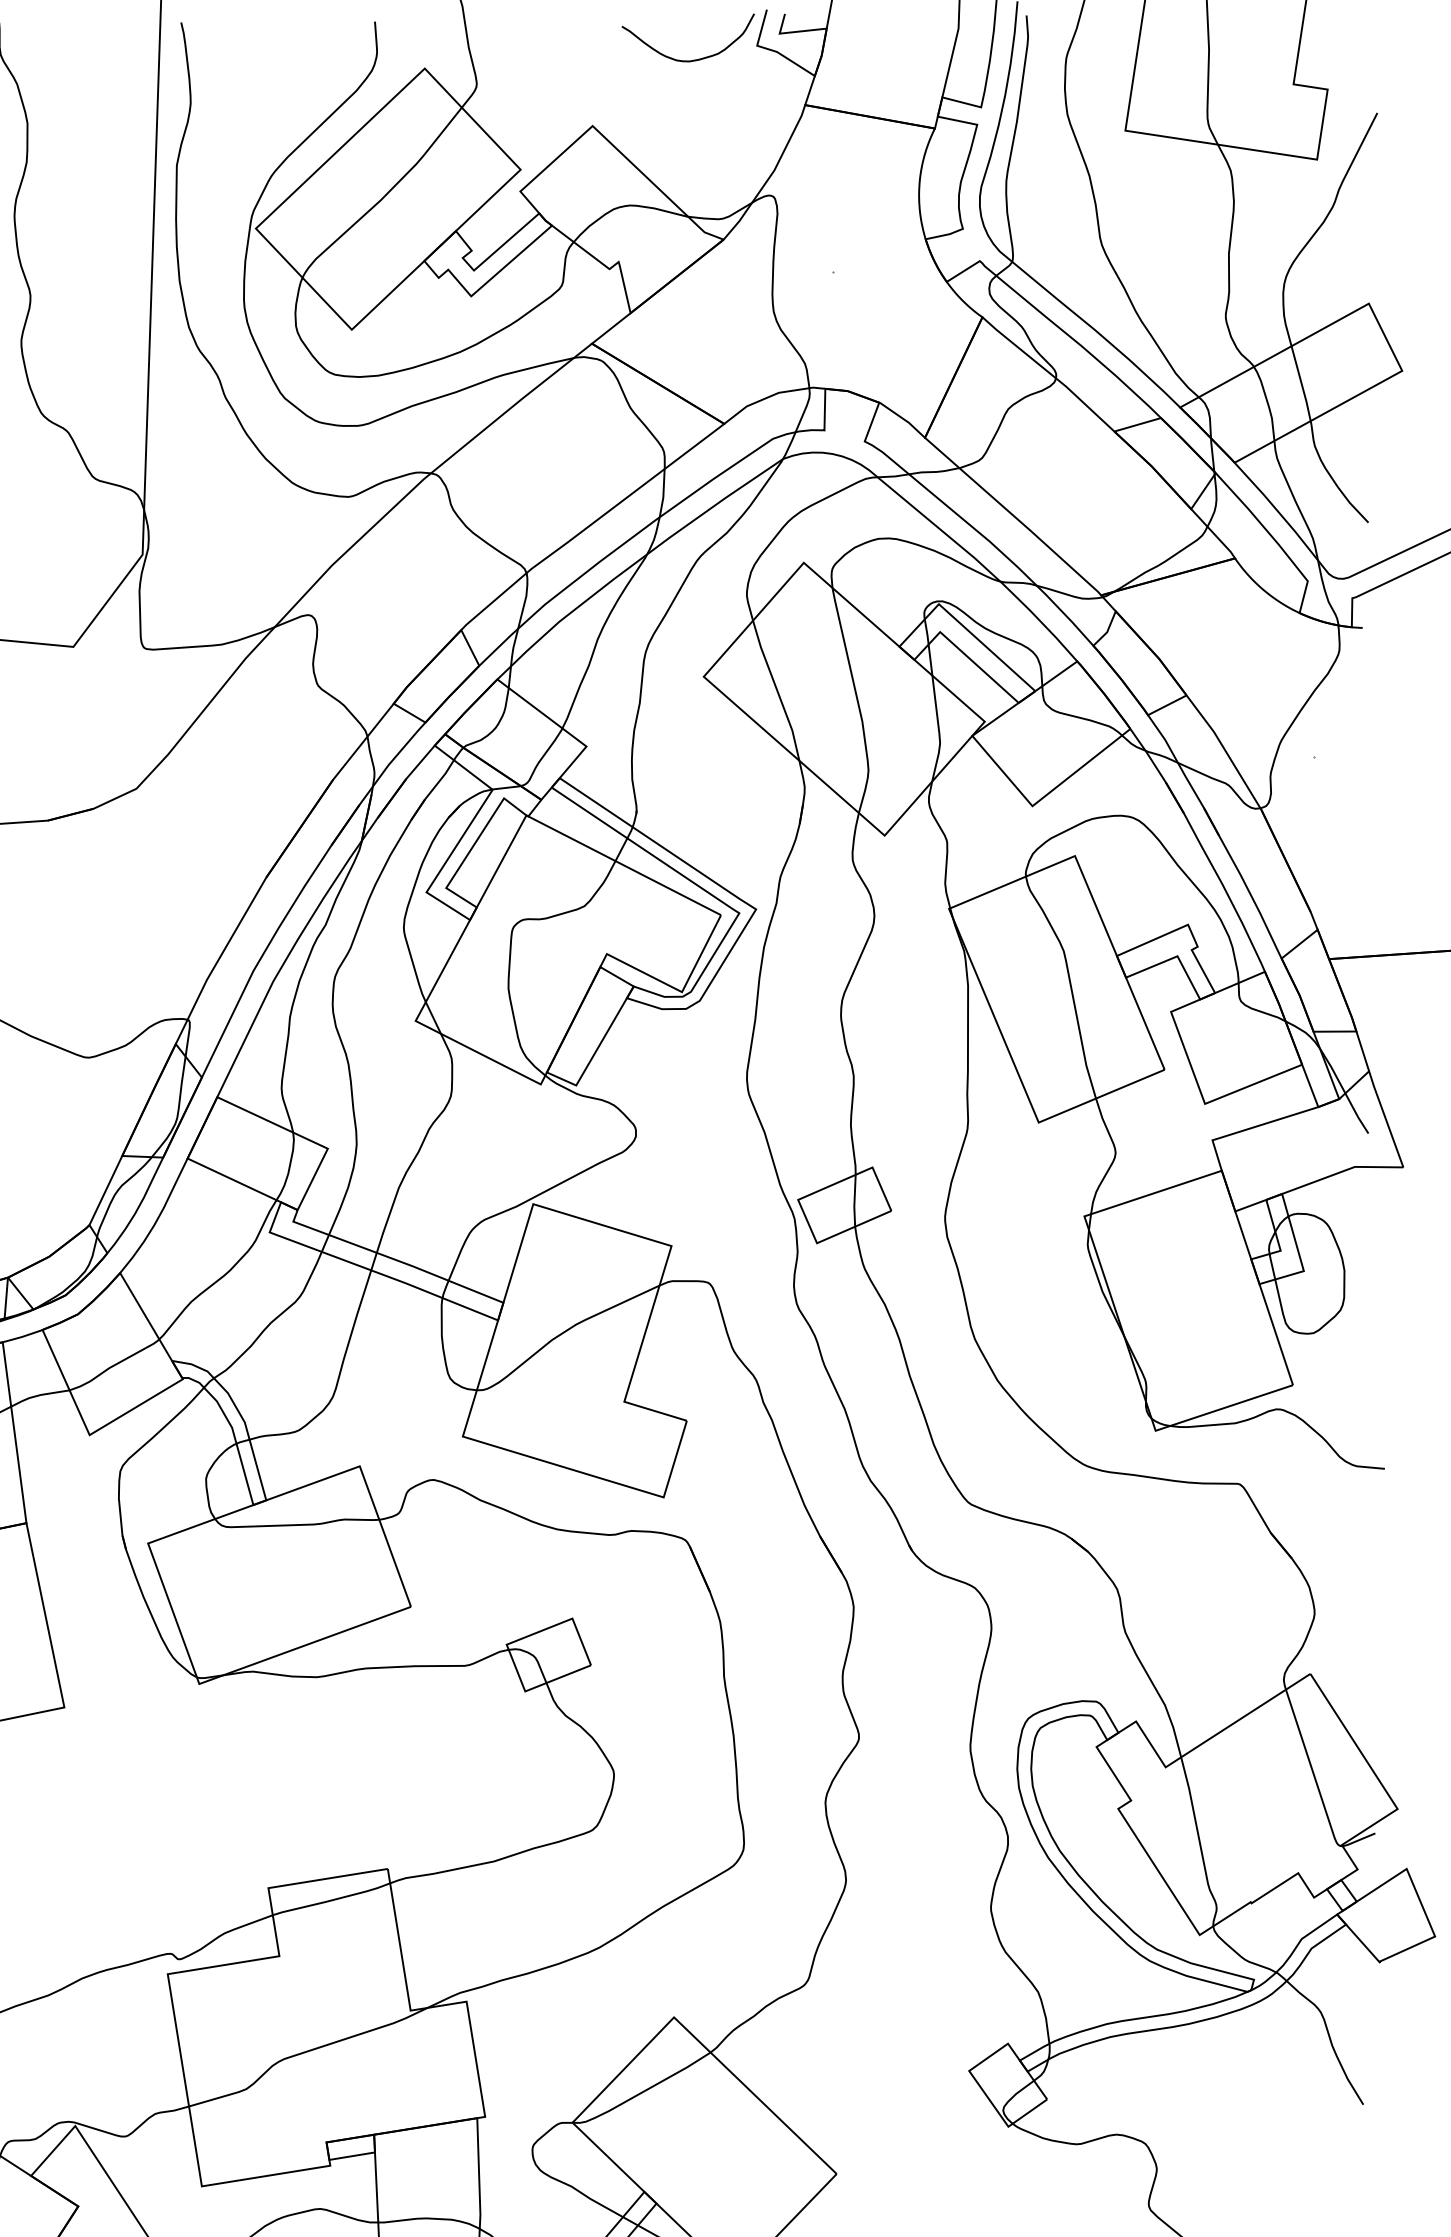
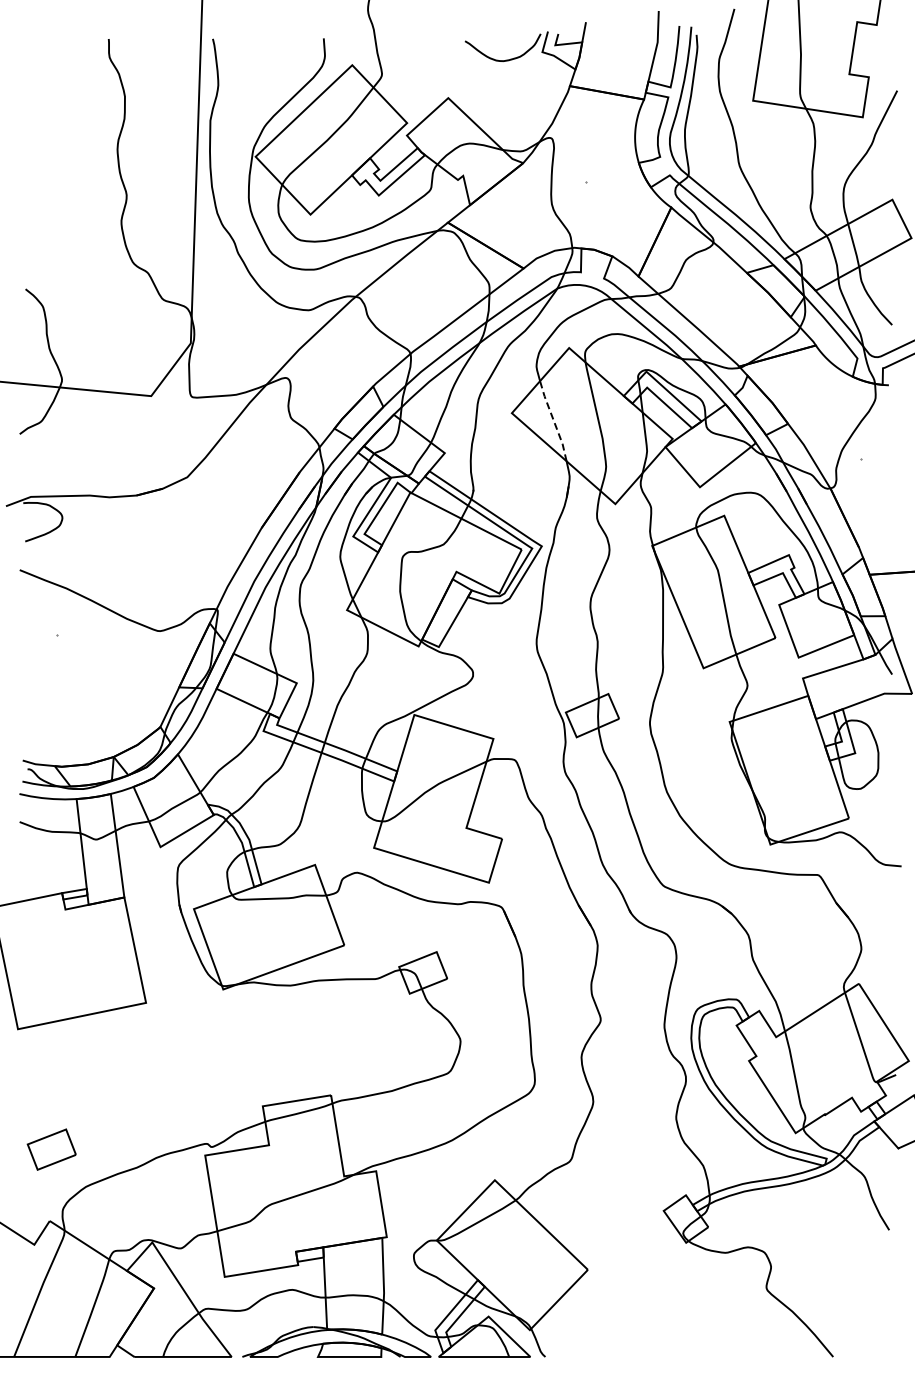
line: (776, 691) -> (553, 421), solid -> dashed

